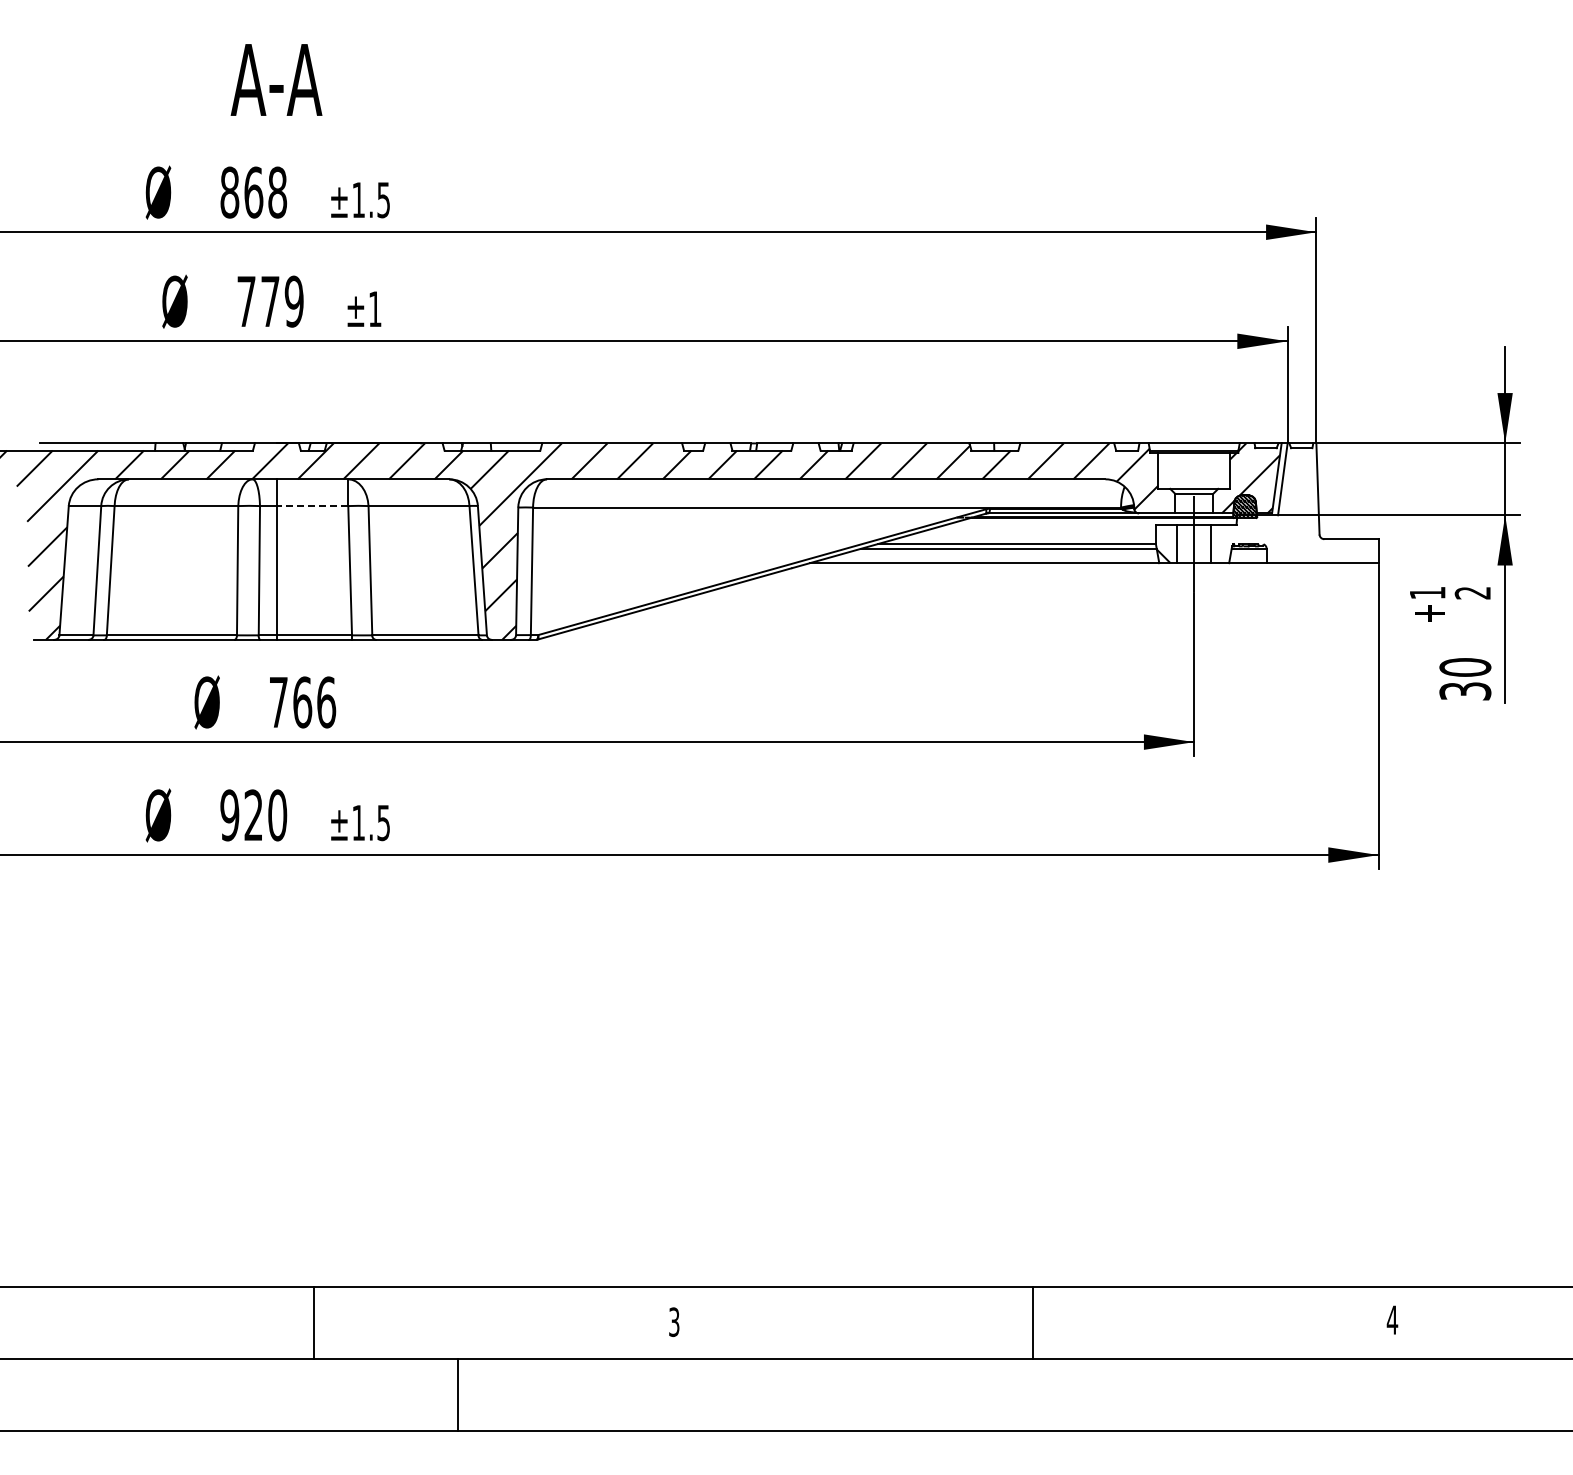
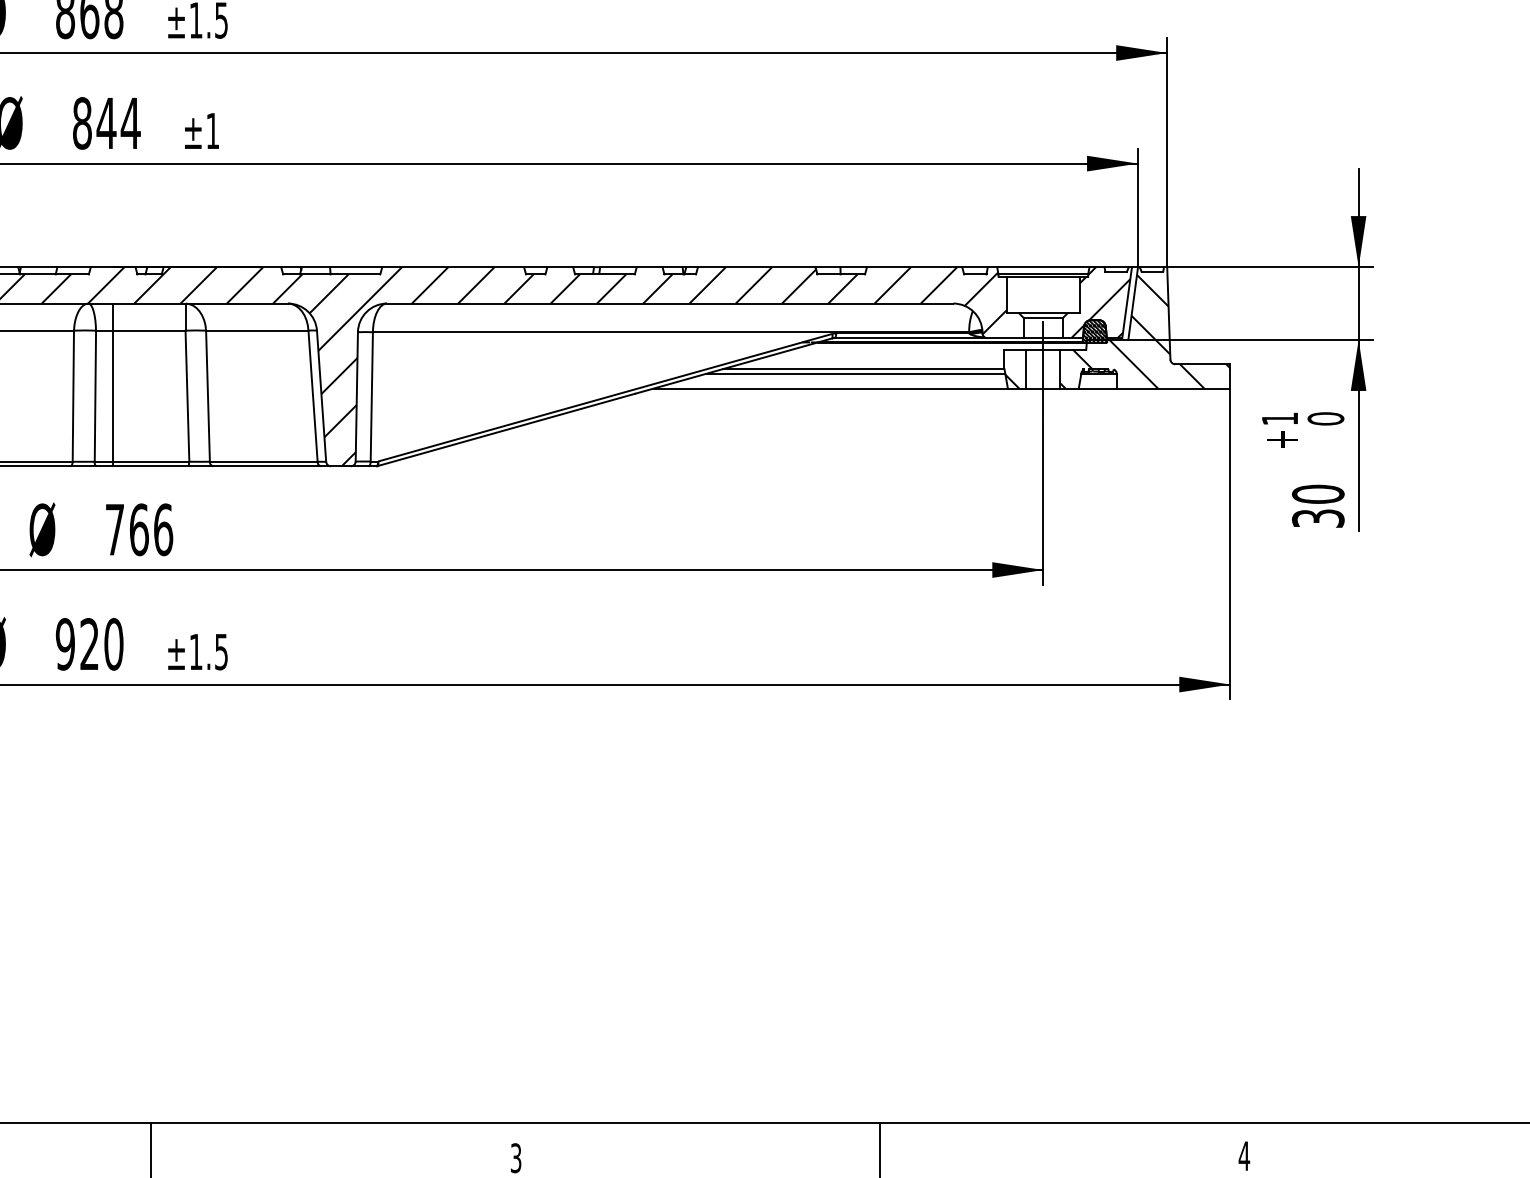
text: (270, 301) -> (106, 123), 779 -> 844
line: (312, 506) -> (149, 331), dashed -> solid
hatch: (1294, 507) -> (1145, 332), added
text: (1472, 592) -> (1325, 418), 2 -> 0

